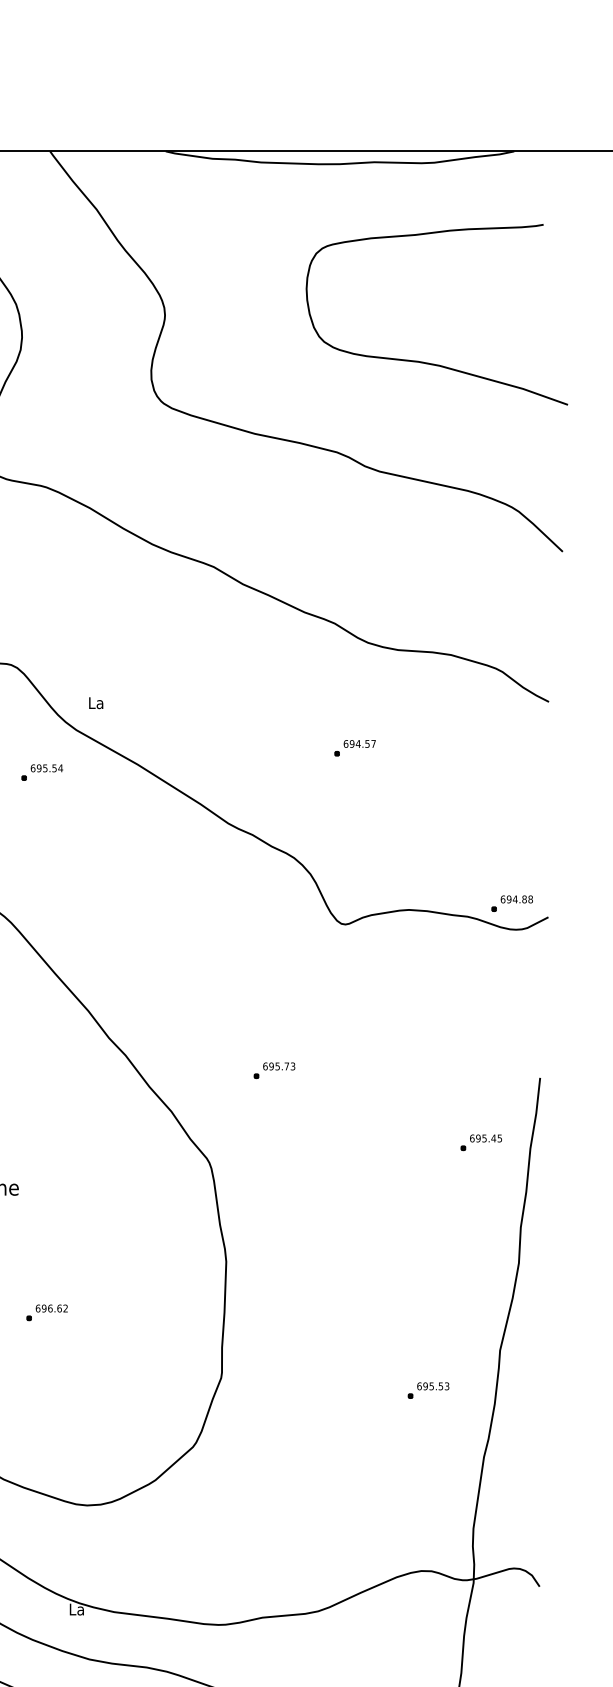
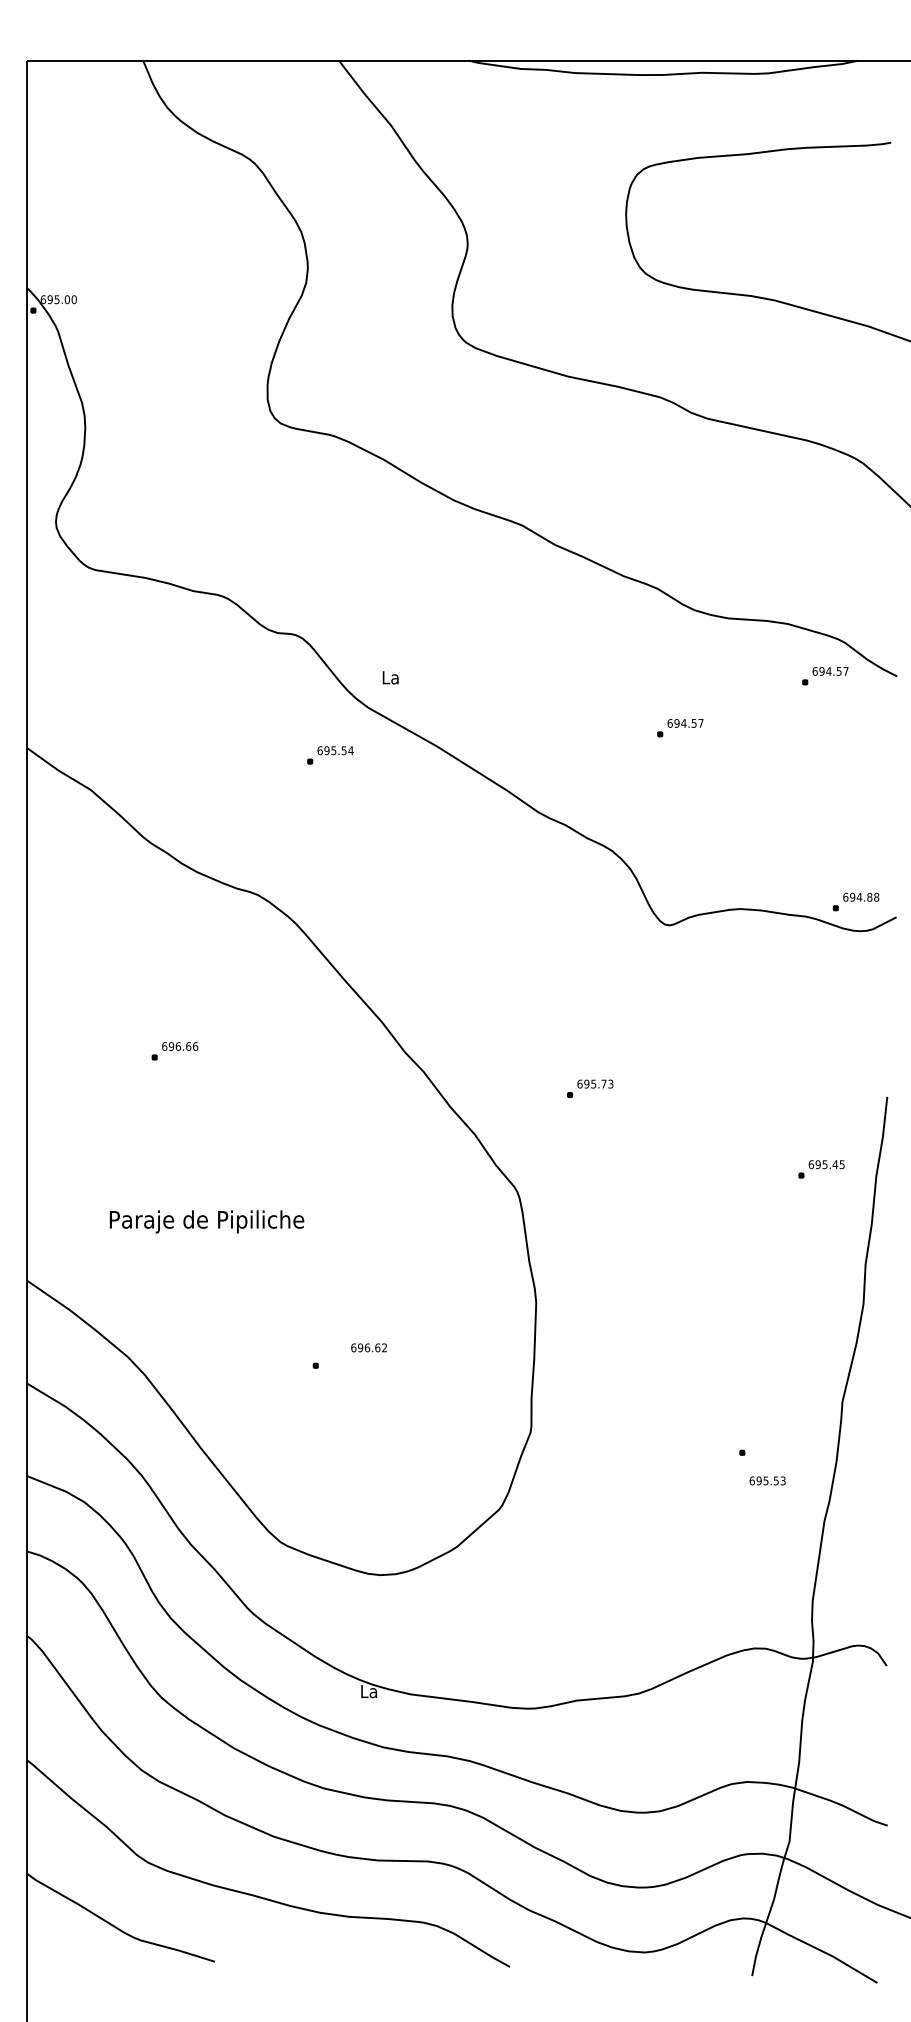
part: (484, 702) -> (825, 676), added
text: (51, 1308) -> (368, 1347), moved
text: (433, 1386) -> (767, 1480), moved

